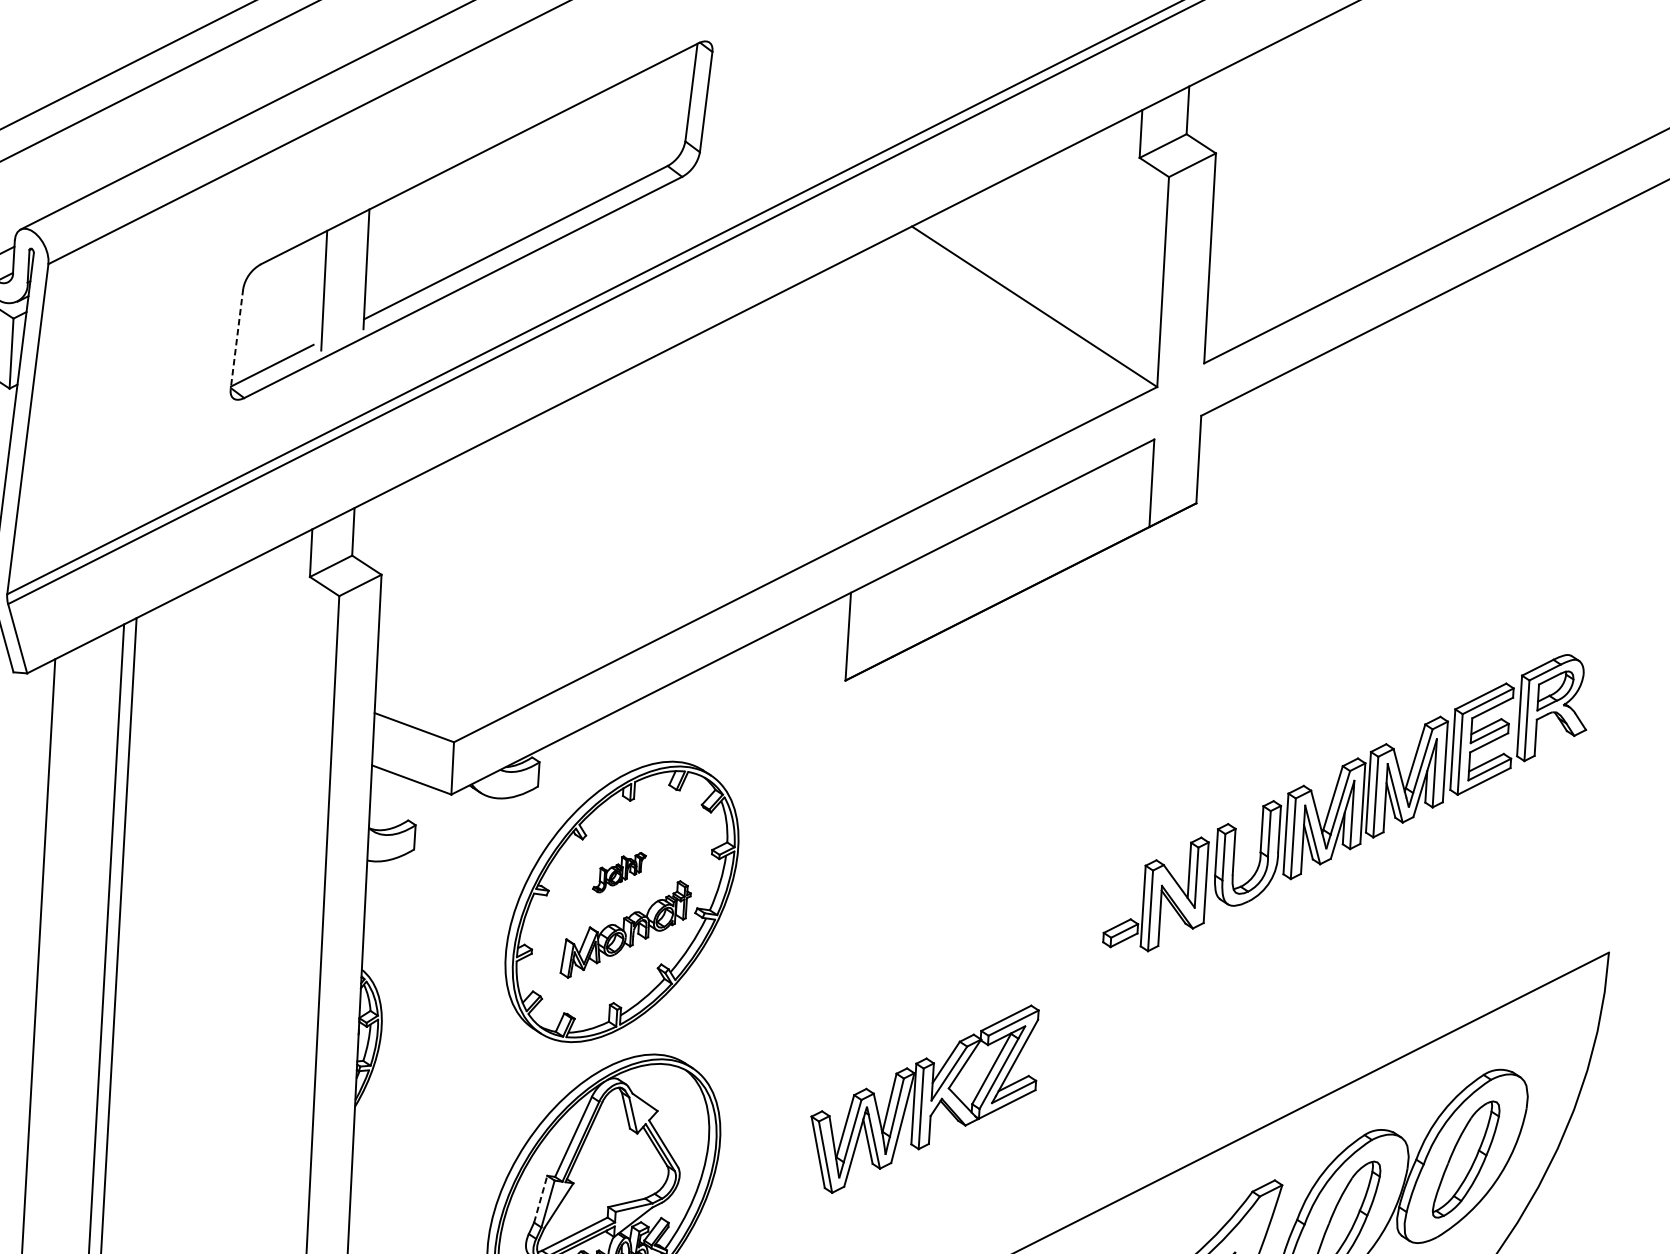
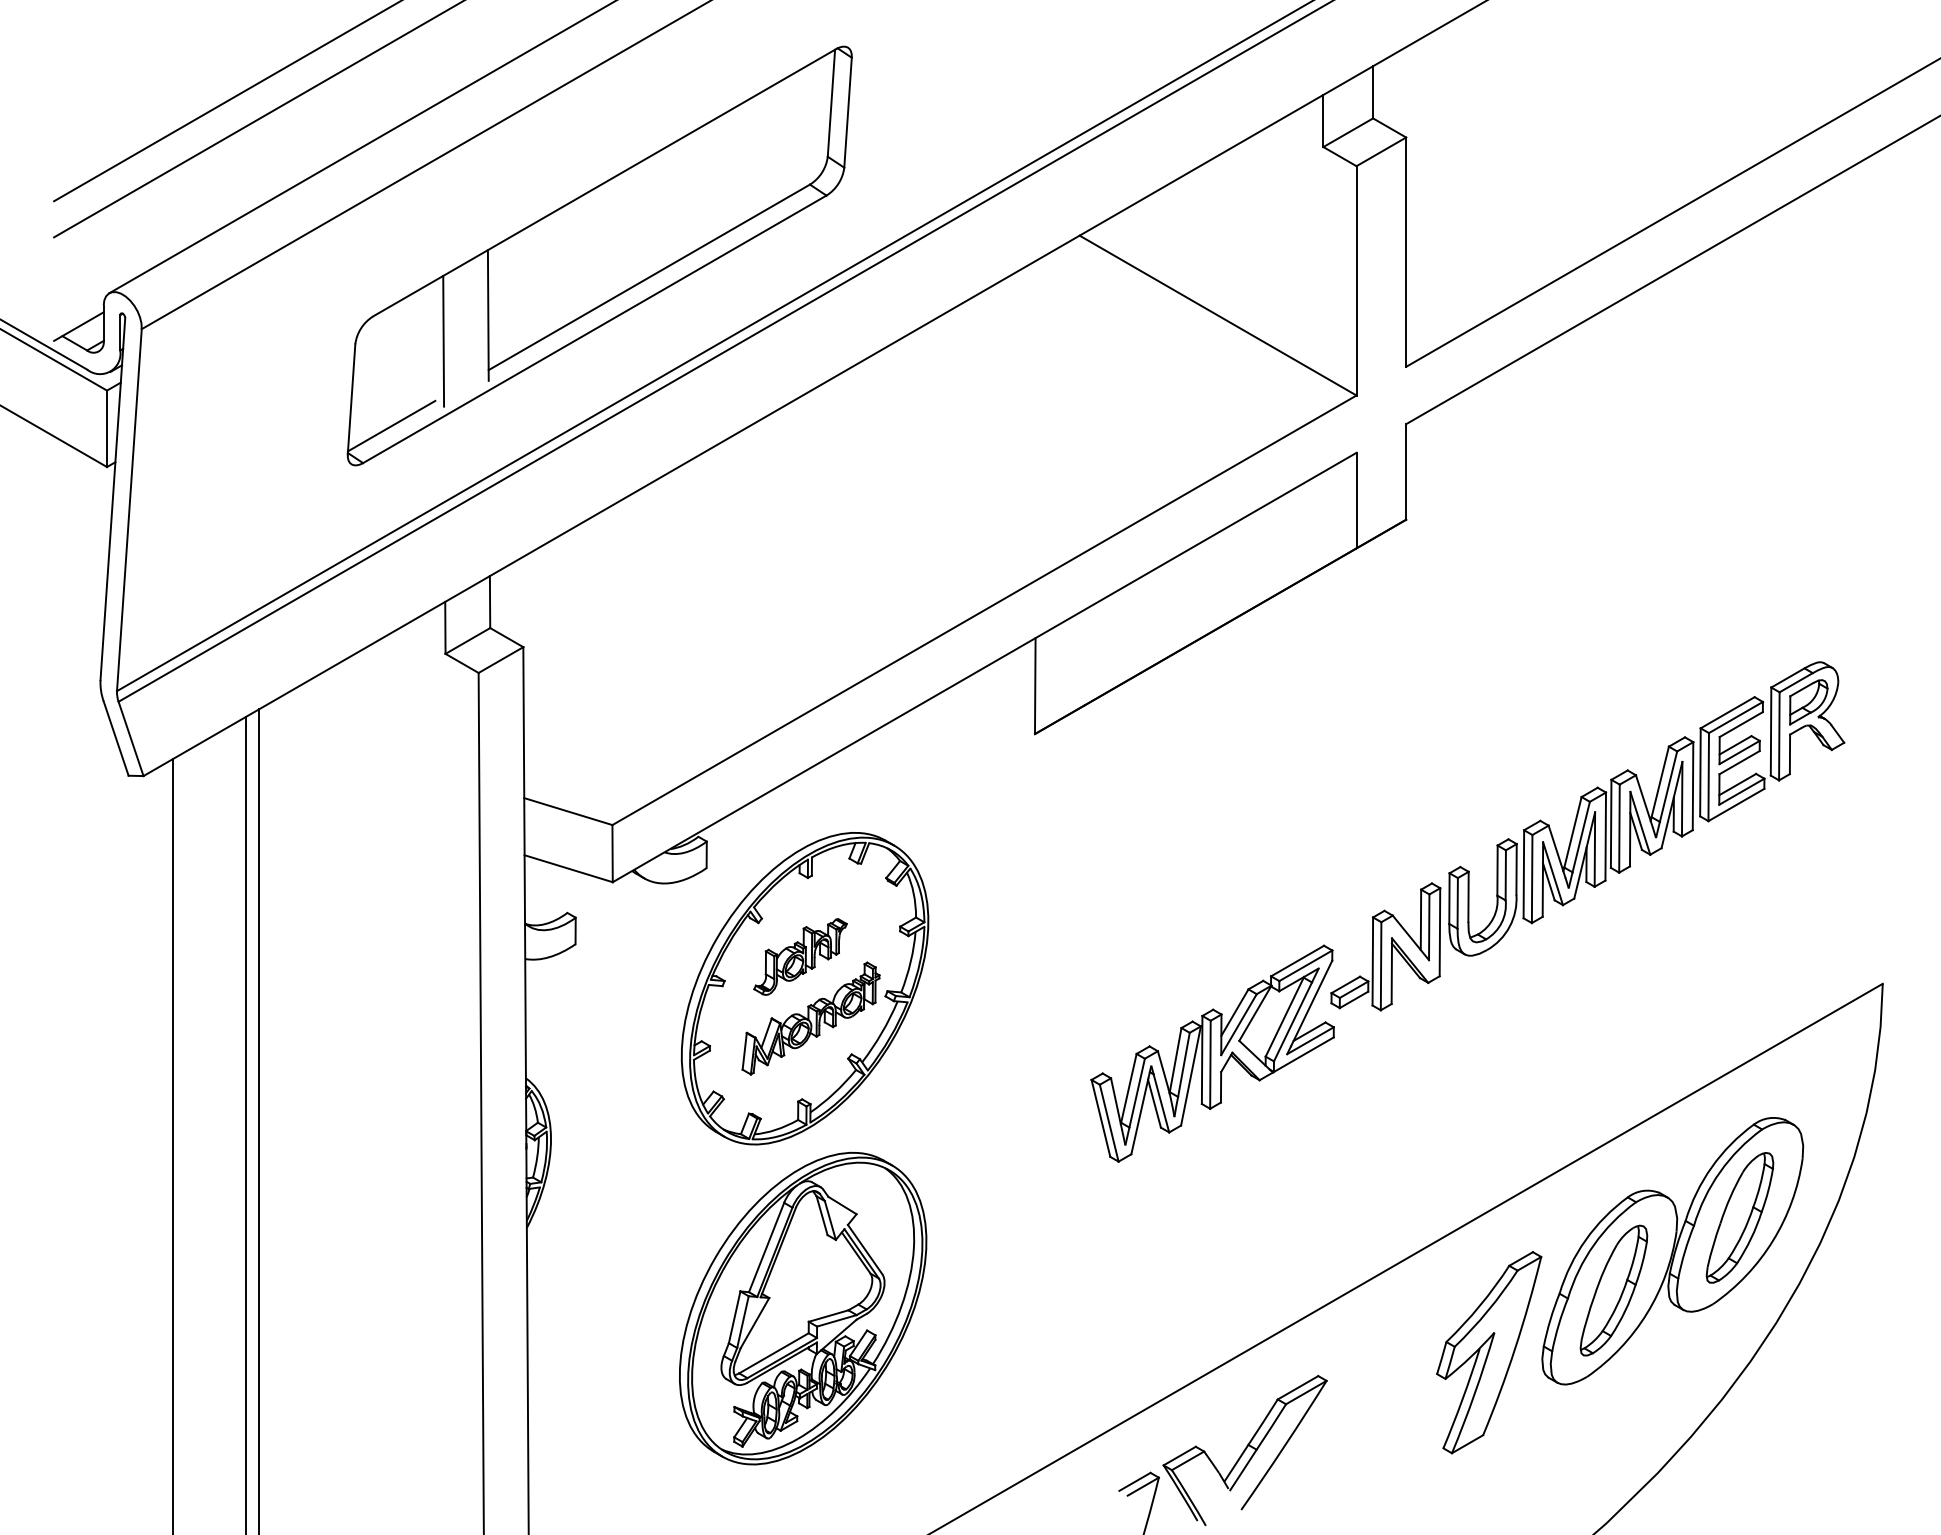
line: (236, 339) -> (351, 399), dashed -> solid
part: (619, 872) -> (800, 956), size x1.67
part: (923, 1098) -> (1212, 1053), moved
line: (540, 1199) -> (734, 1317), dashed -> solid

